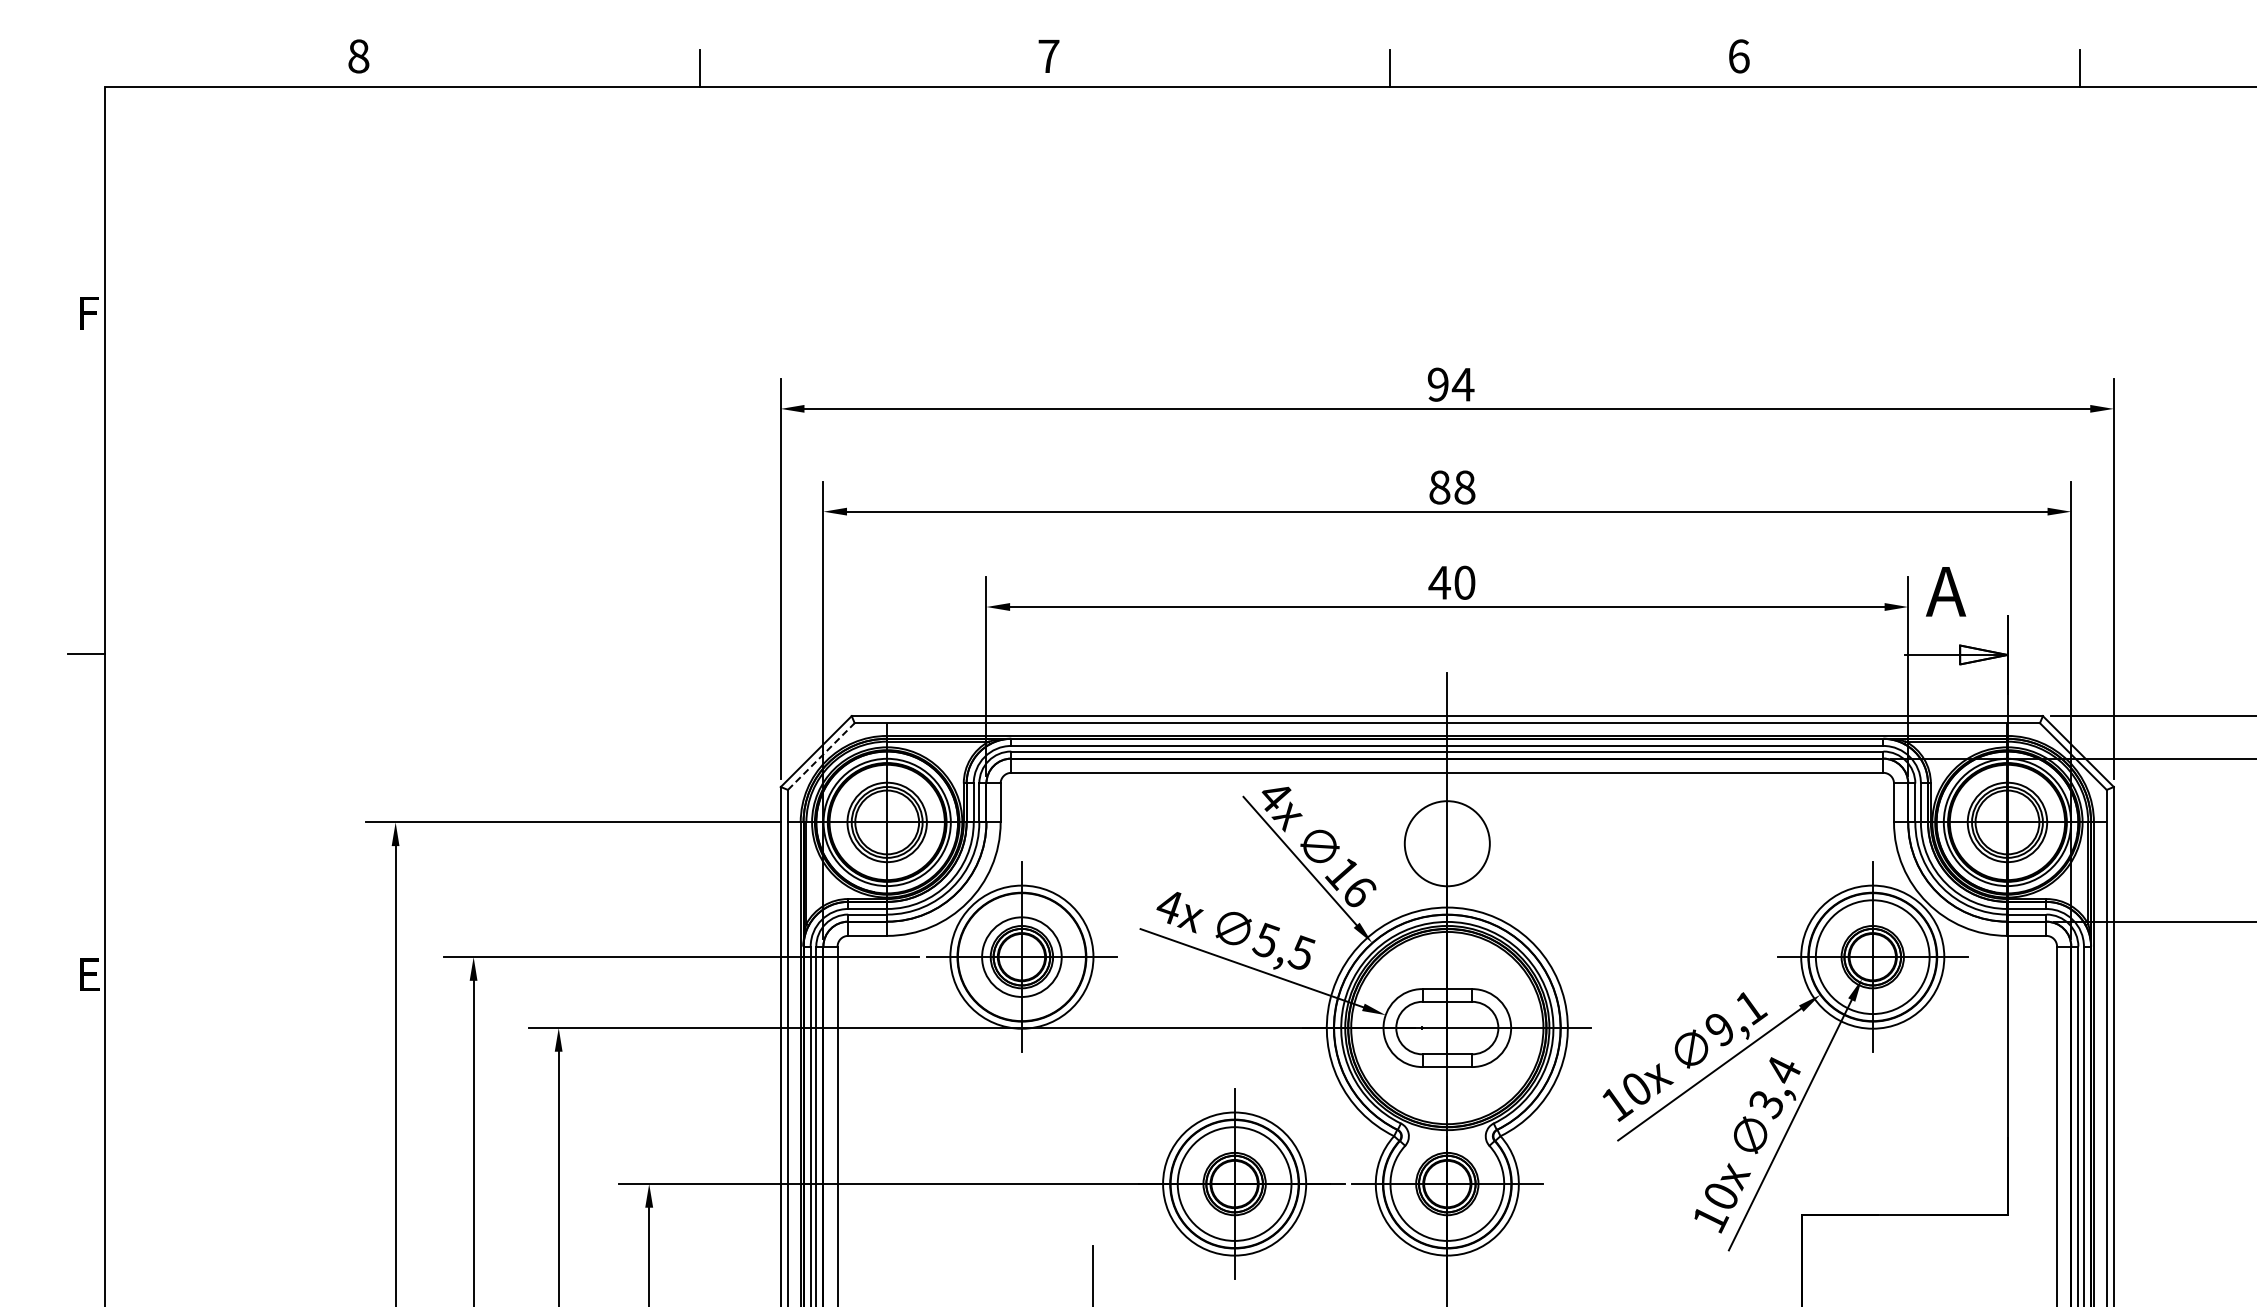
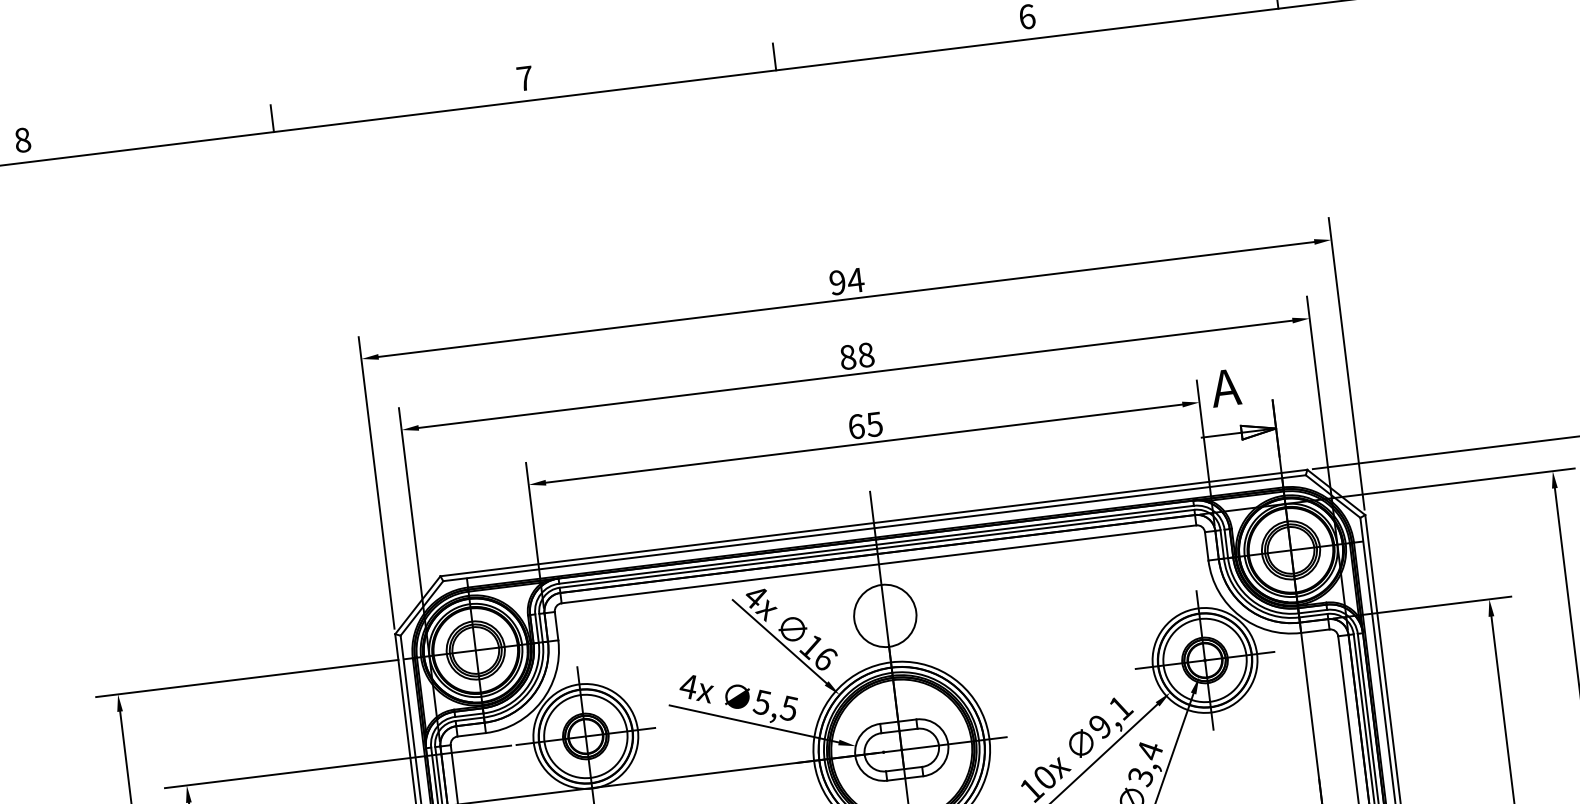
text: (1451, 582) -> (865, 425), 40 -> 65
line: (821, 756) -> (422, 608), dashed -> solid
circle: (1021, 957) -> (585, 736), size x1.43

